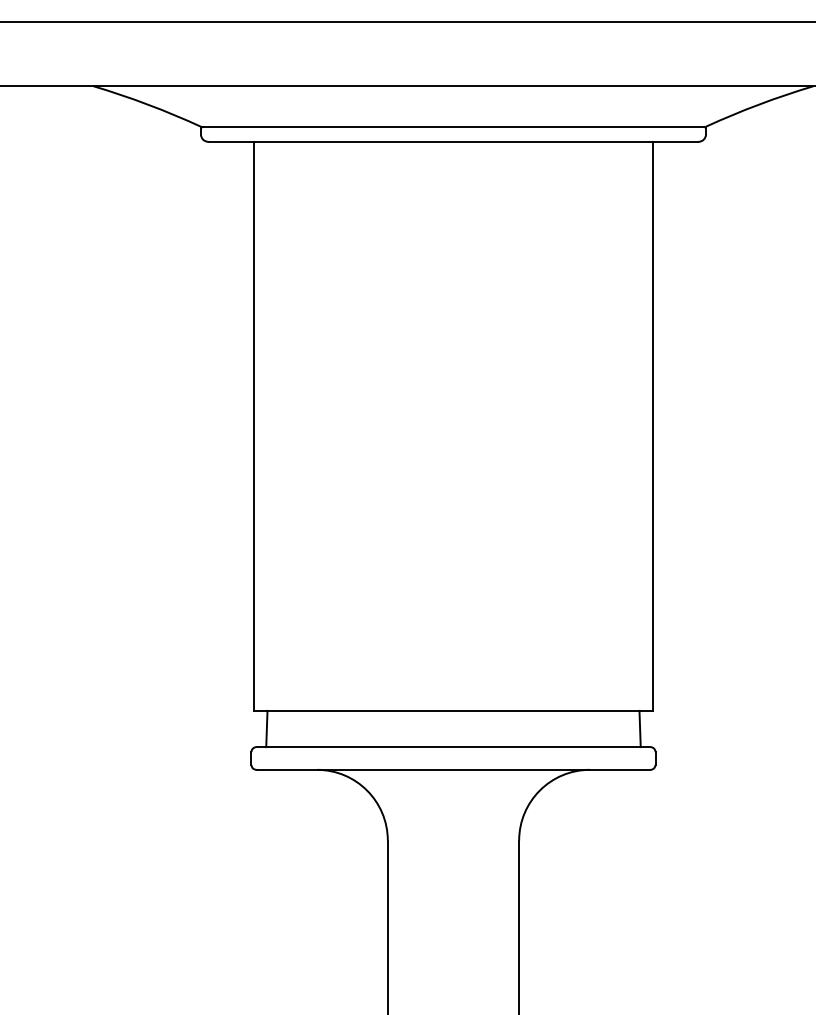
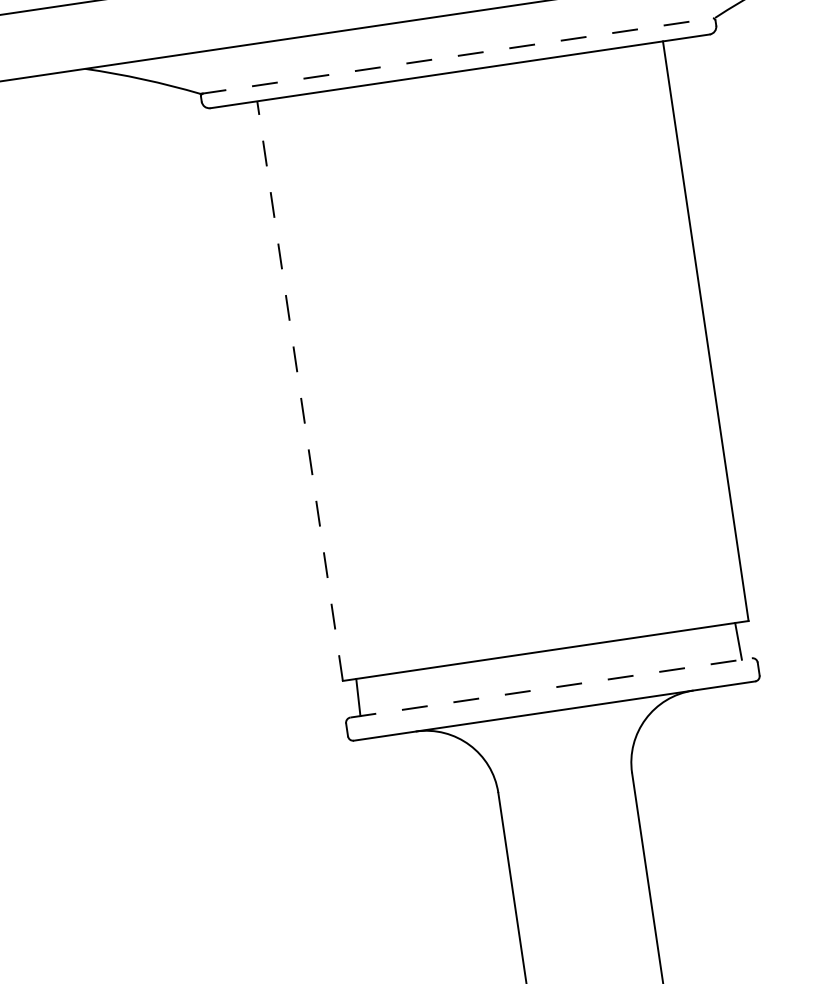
line: (453, 126) -> (457, 55), solid -> dashed
line: (254, 426) -> (300, 391), solid -> dashed
line: (453, 747) -> (551, 688), solid -> dashed

